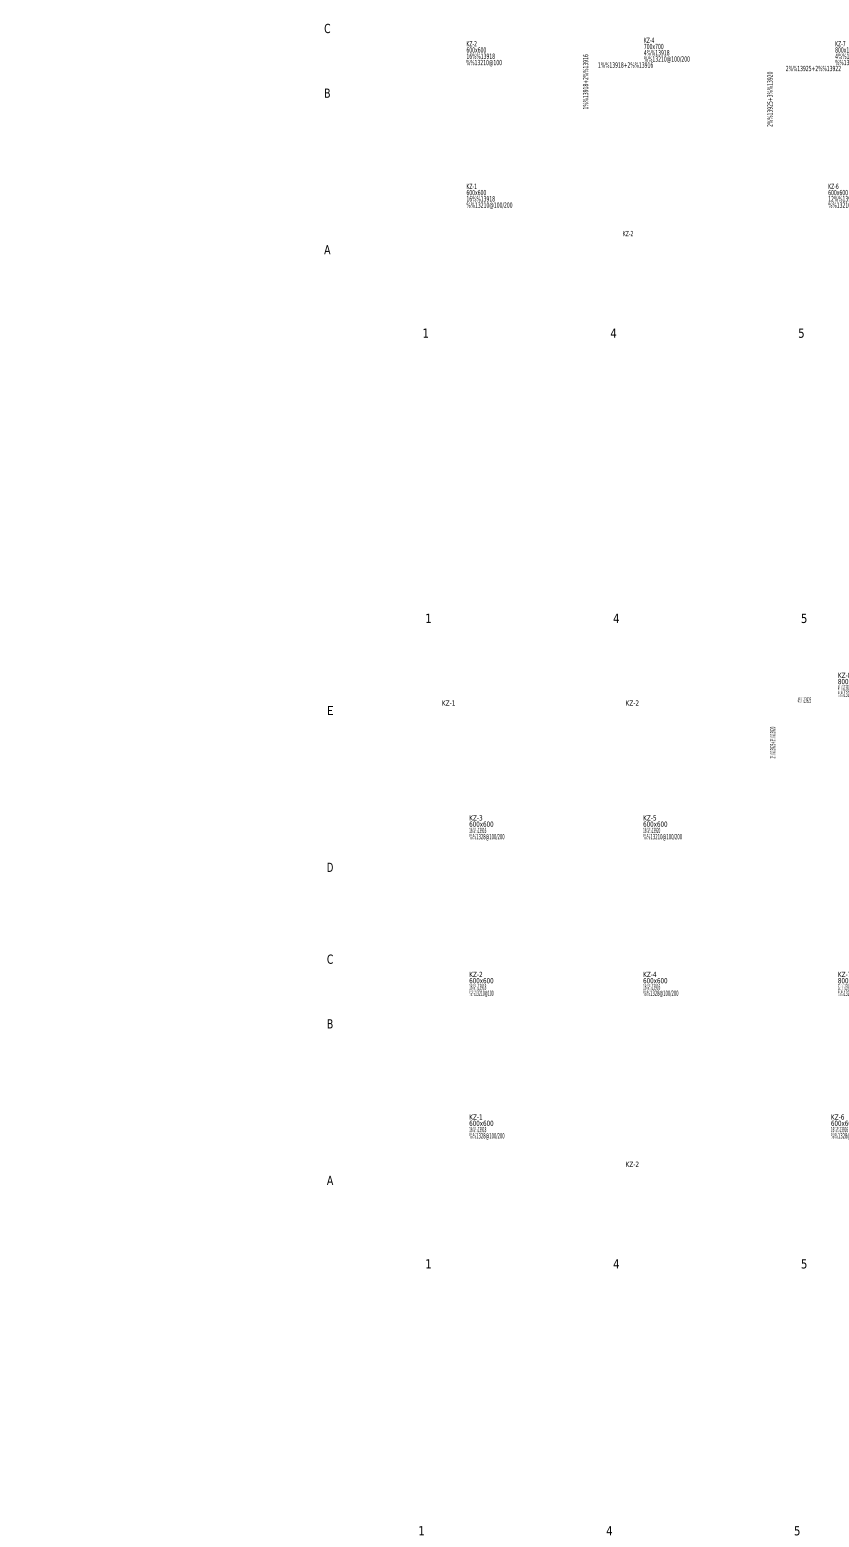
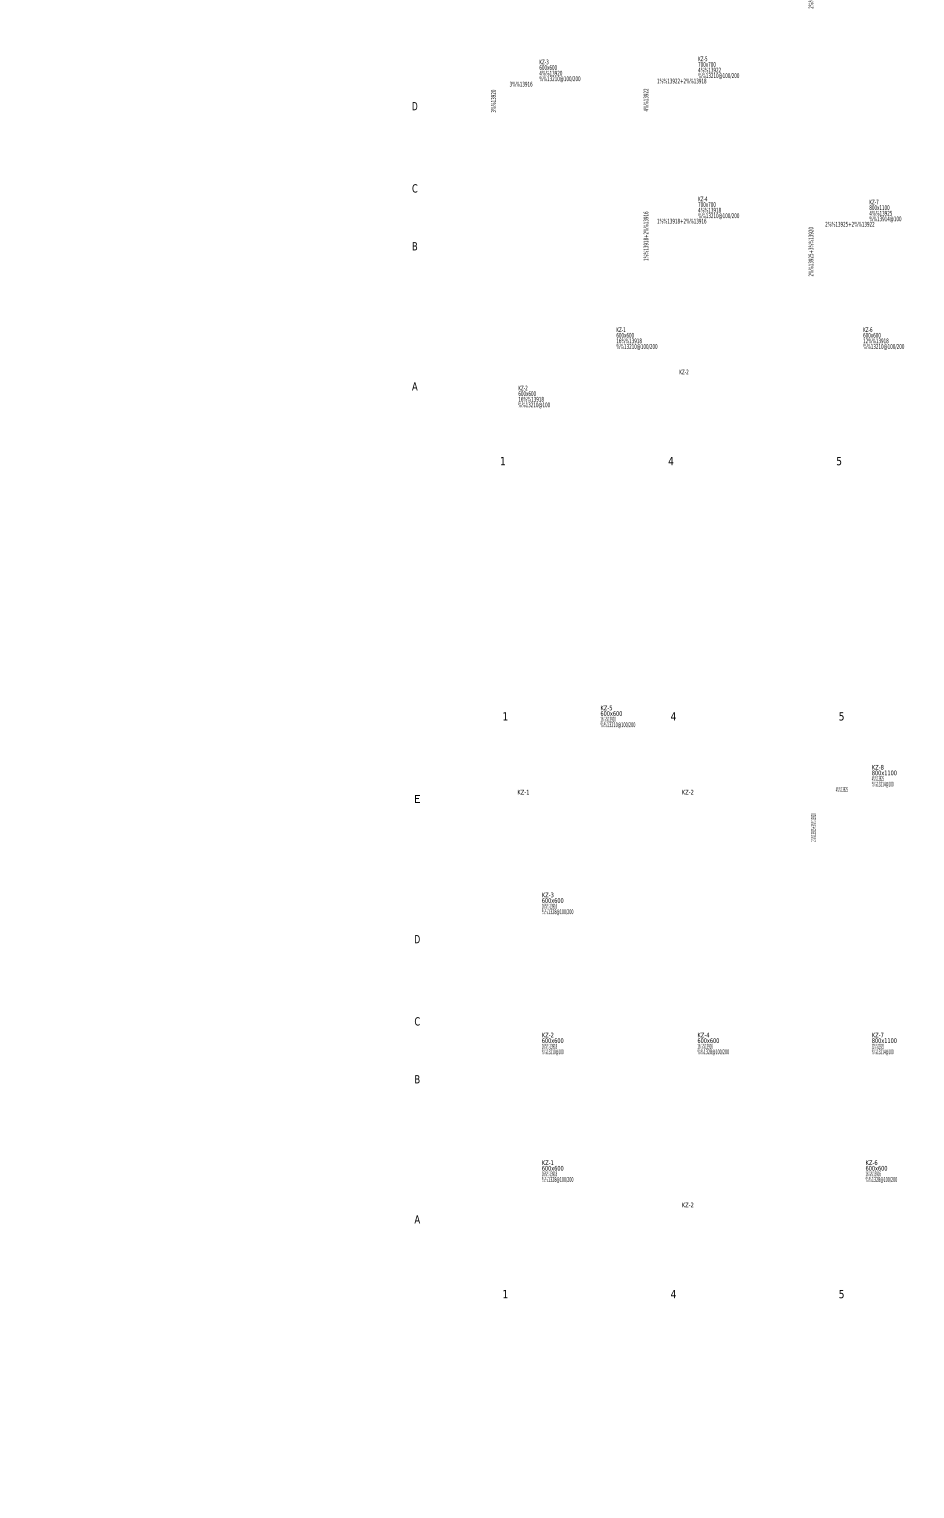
text: (483, 53) -> (533, 396), moved
text: (488, 196) -> (636, 338), moved
text: (662, 827) -> (617, 716), moved

